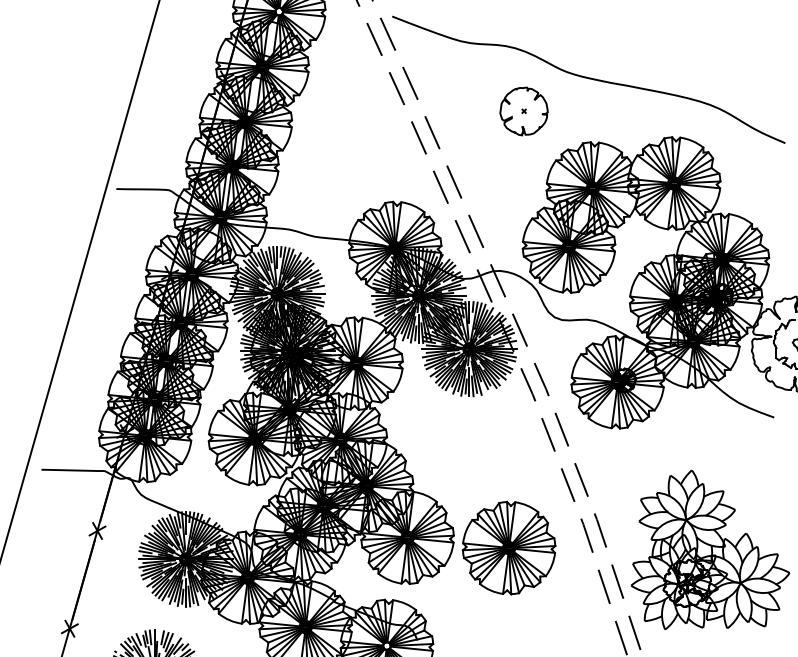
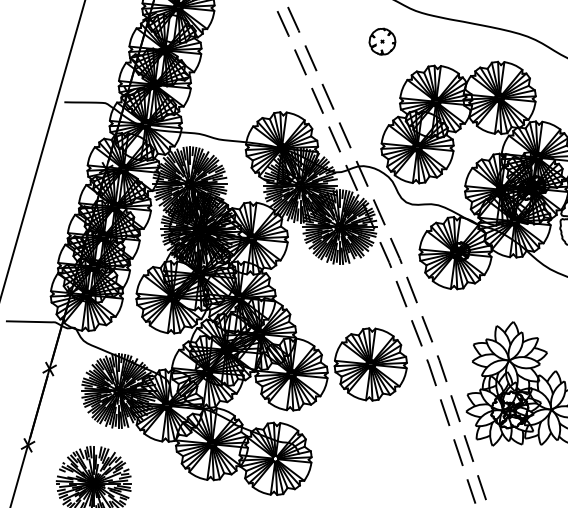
part: (523, 111) -> (382, 41), size x0.7
part: (508, 547) -> (370, 364), moved

